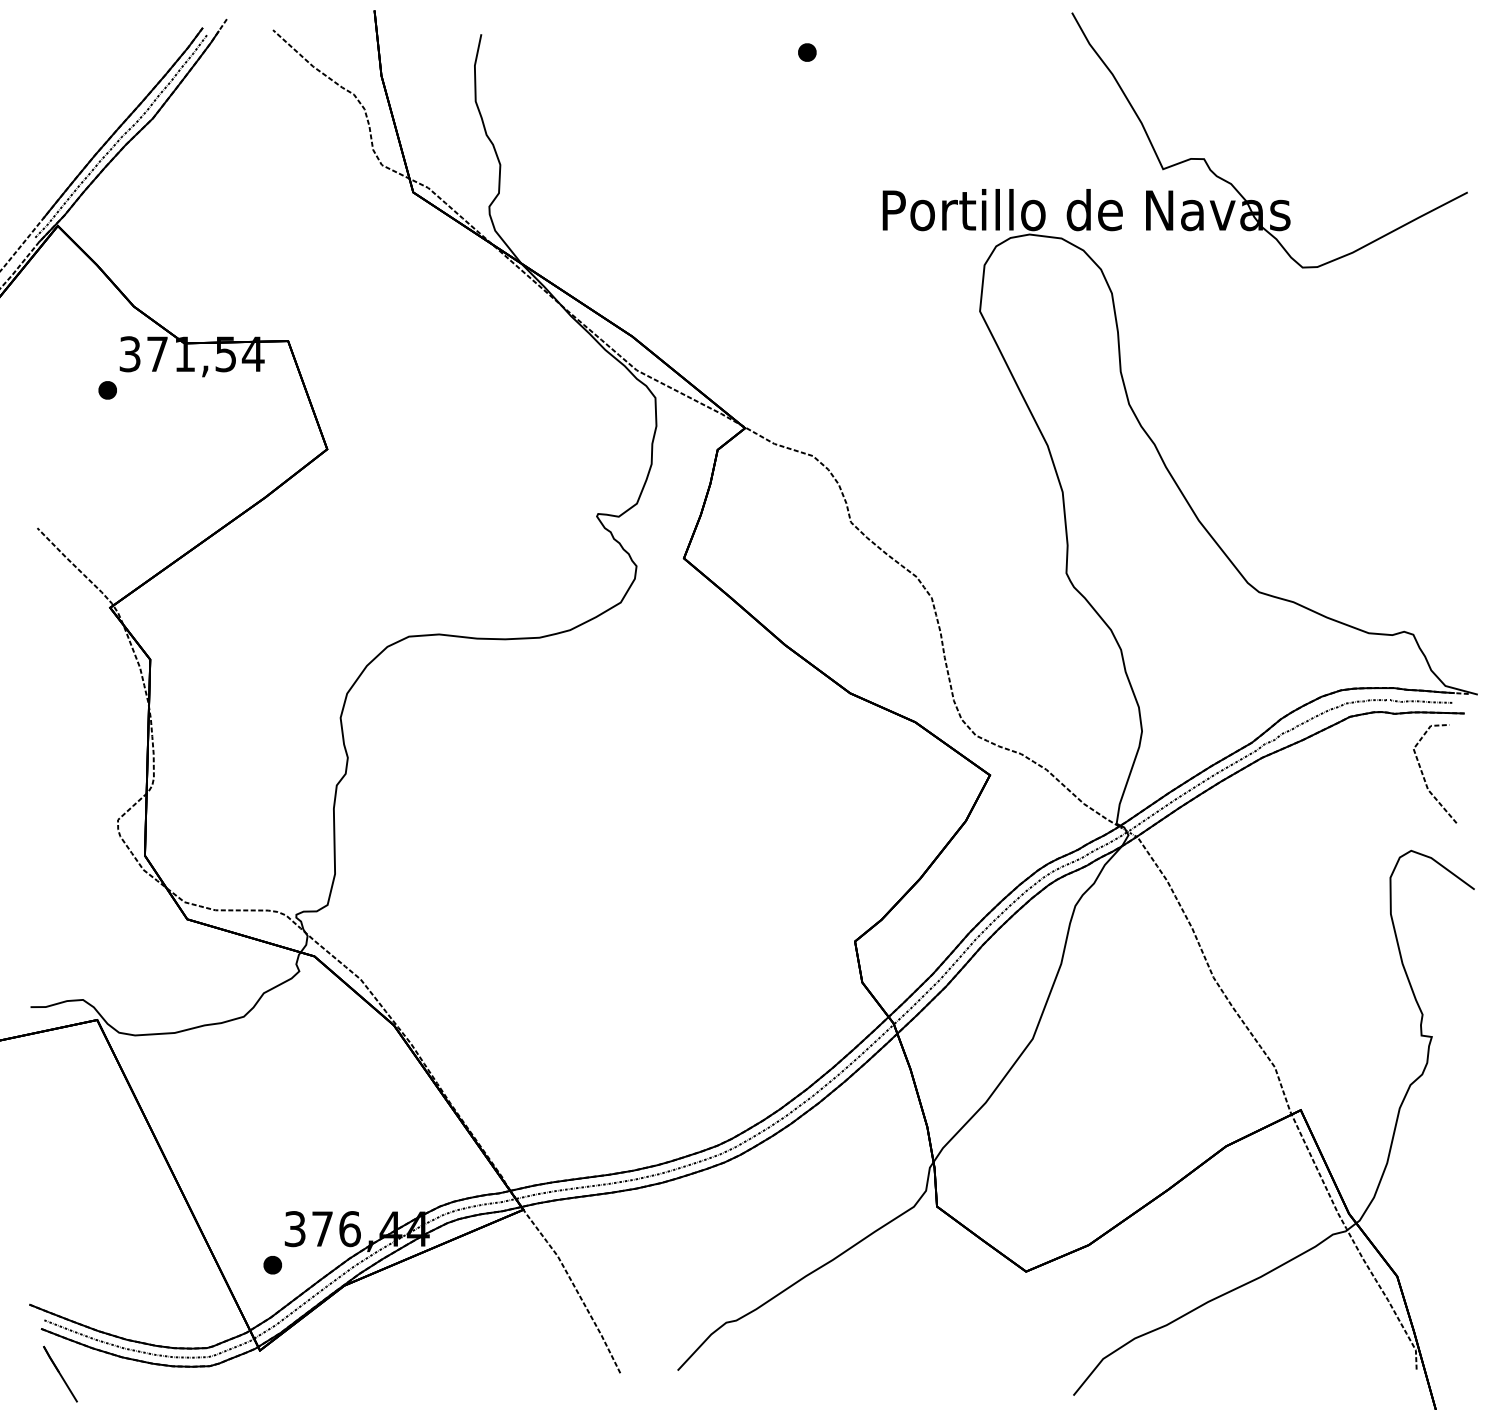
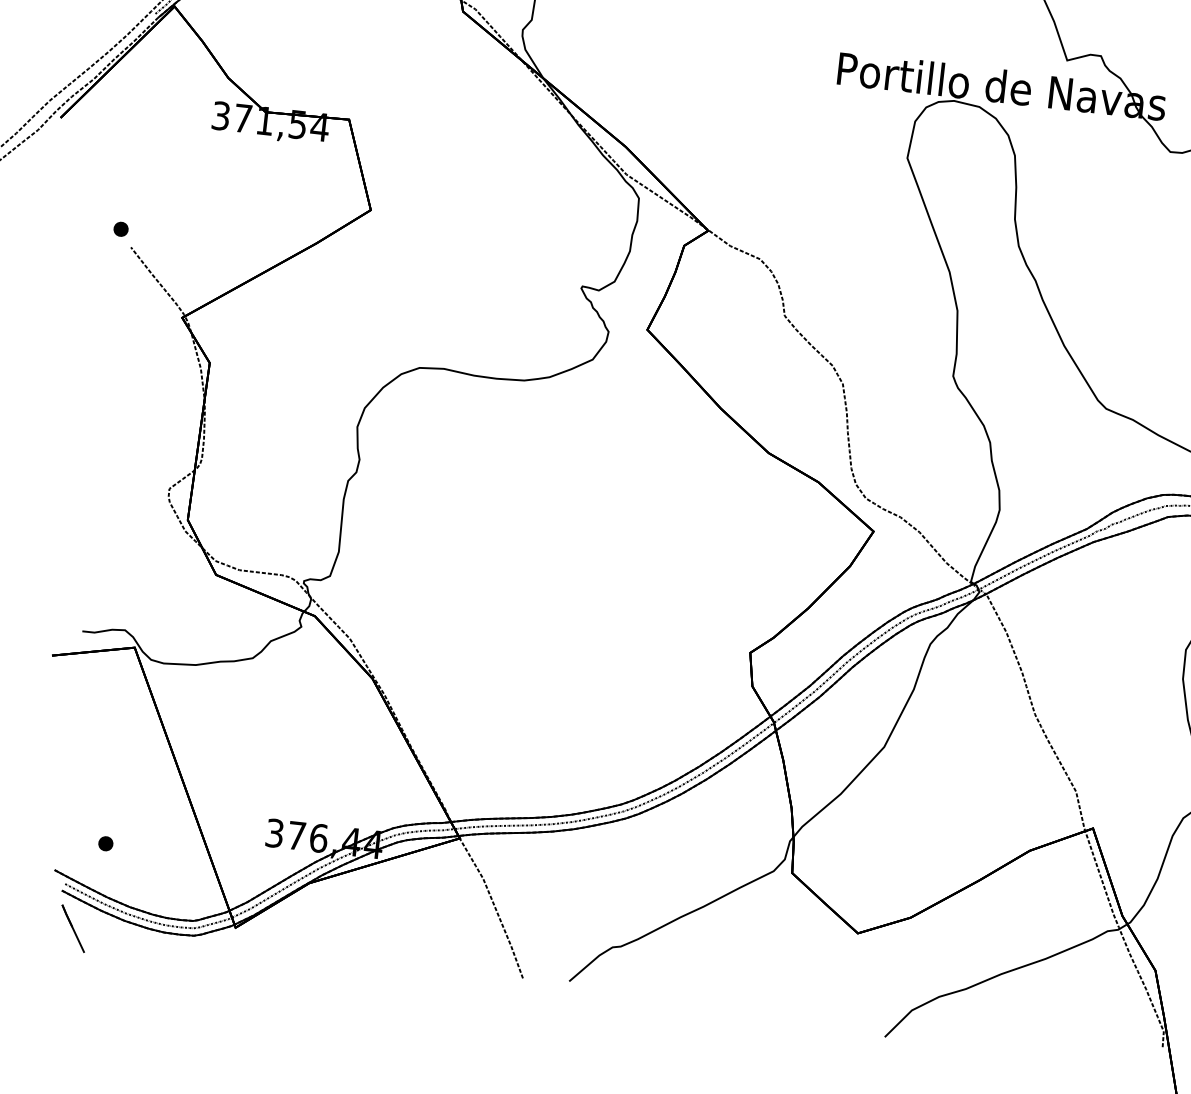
part: (107, 390) -> (120, 229), moved
part: (272, 1265) -> (105, 843), moved

